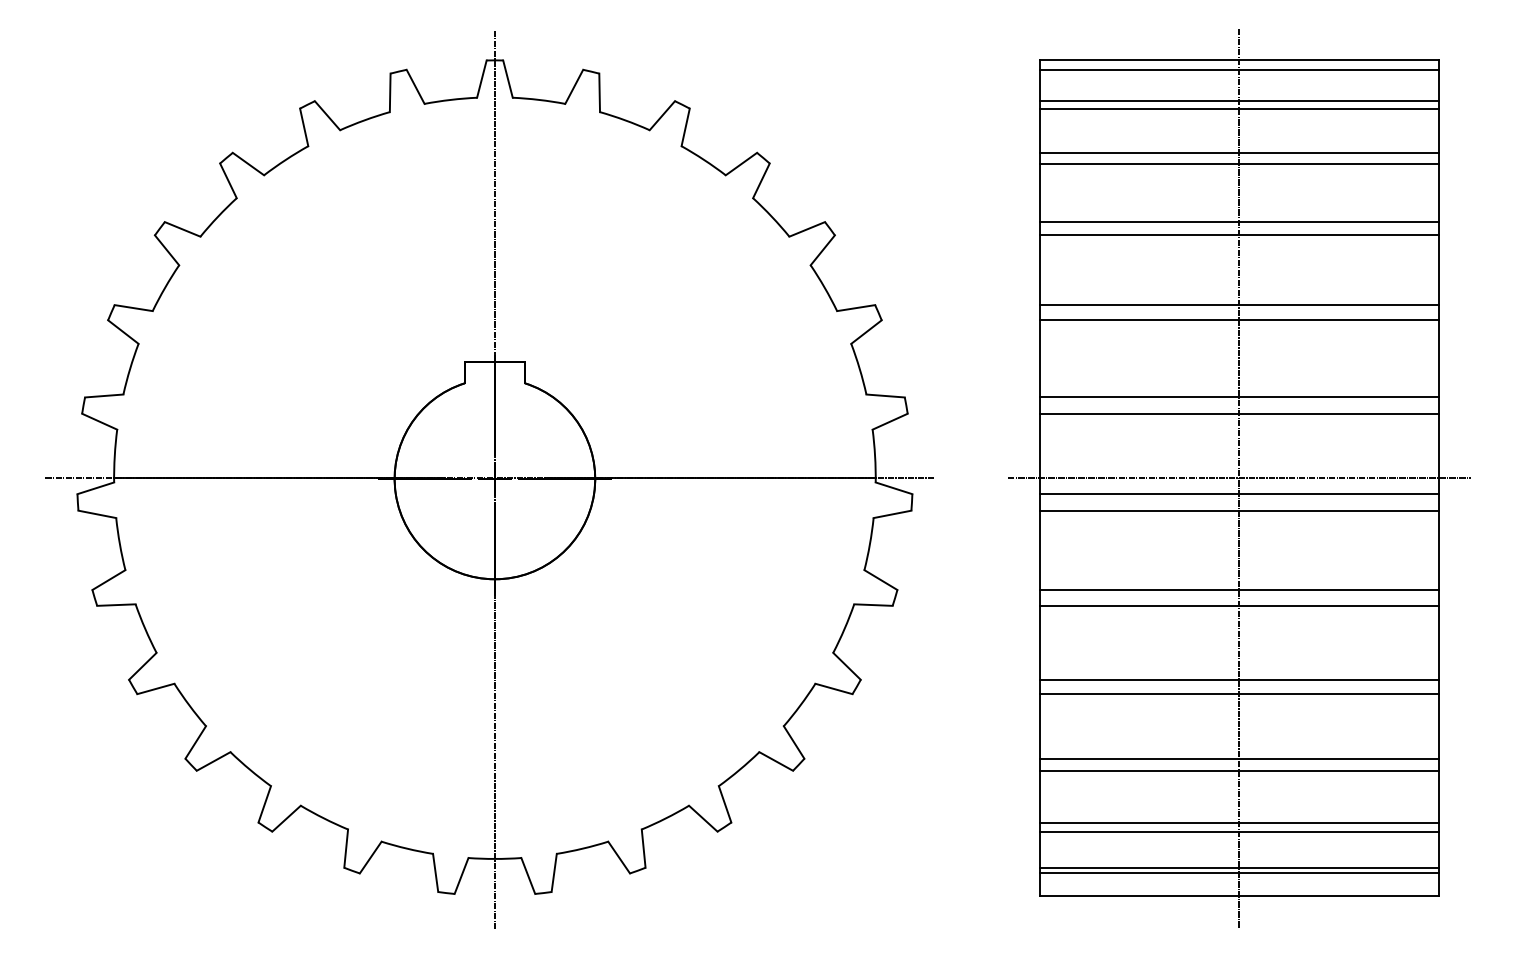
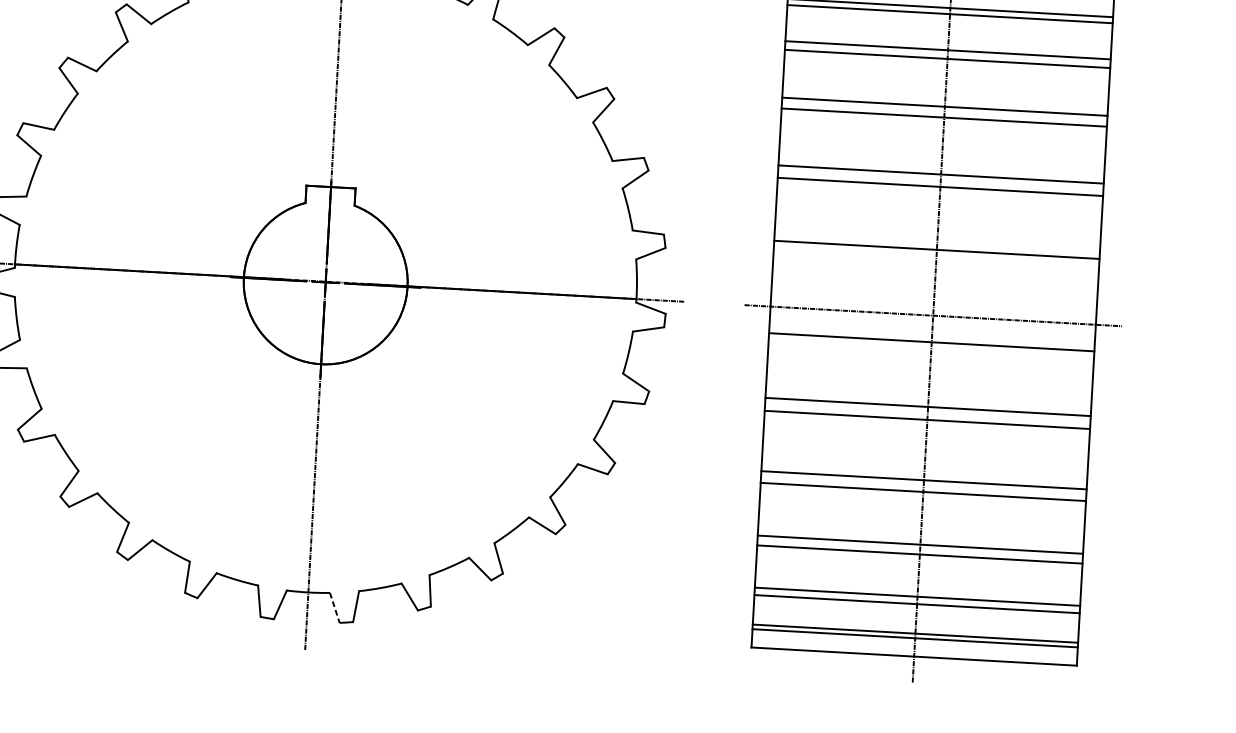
line: (1239, 413) -> (936, 262), removed
line: (1239, 494) -> (932, 329), removed
line: (528, 876) -> (334, 608), solid -> dashed

